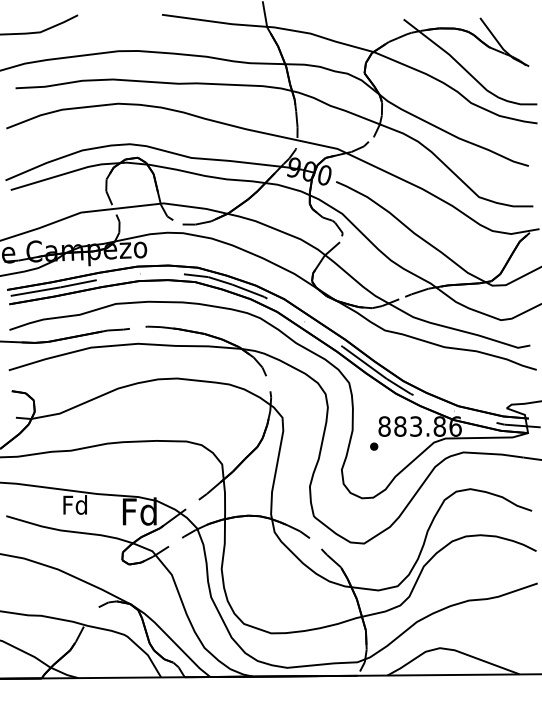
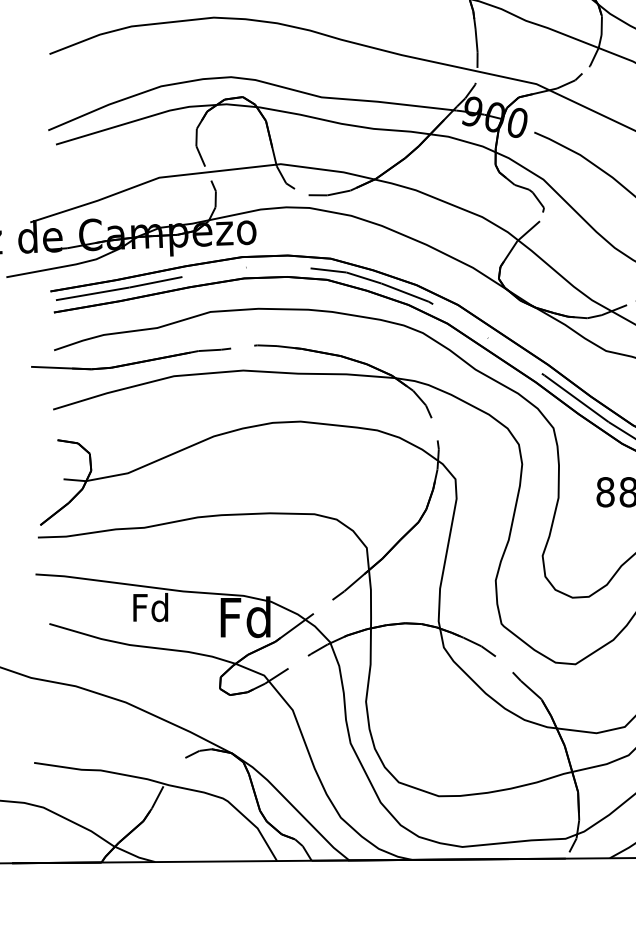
part: (374, 446) -> (590, 521), removed

